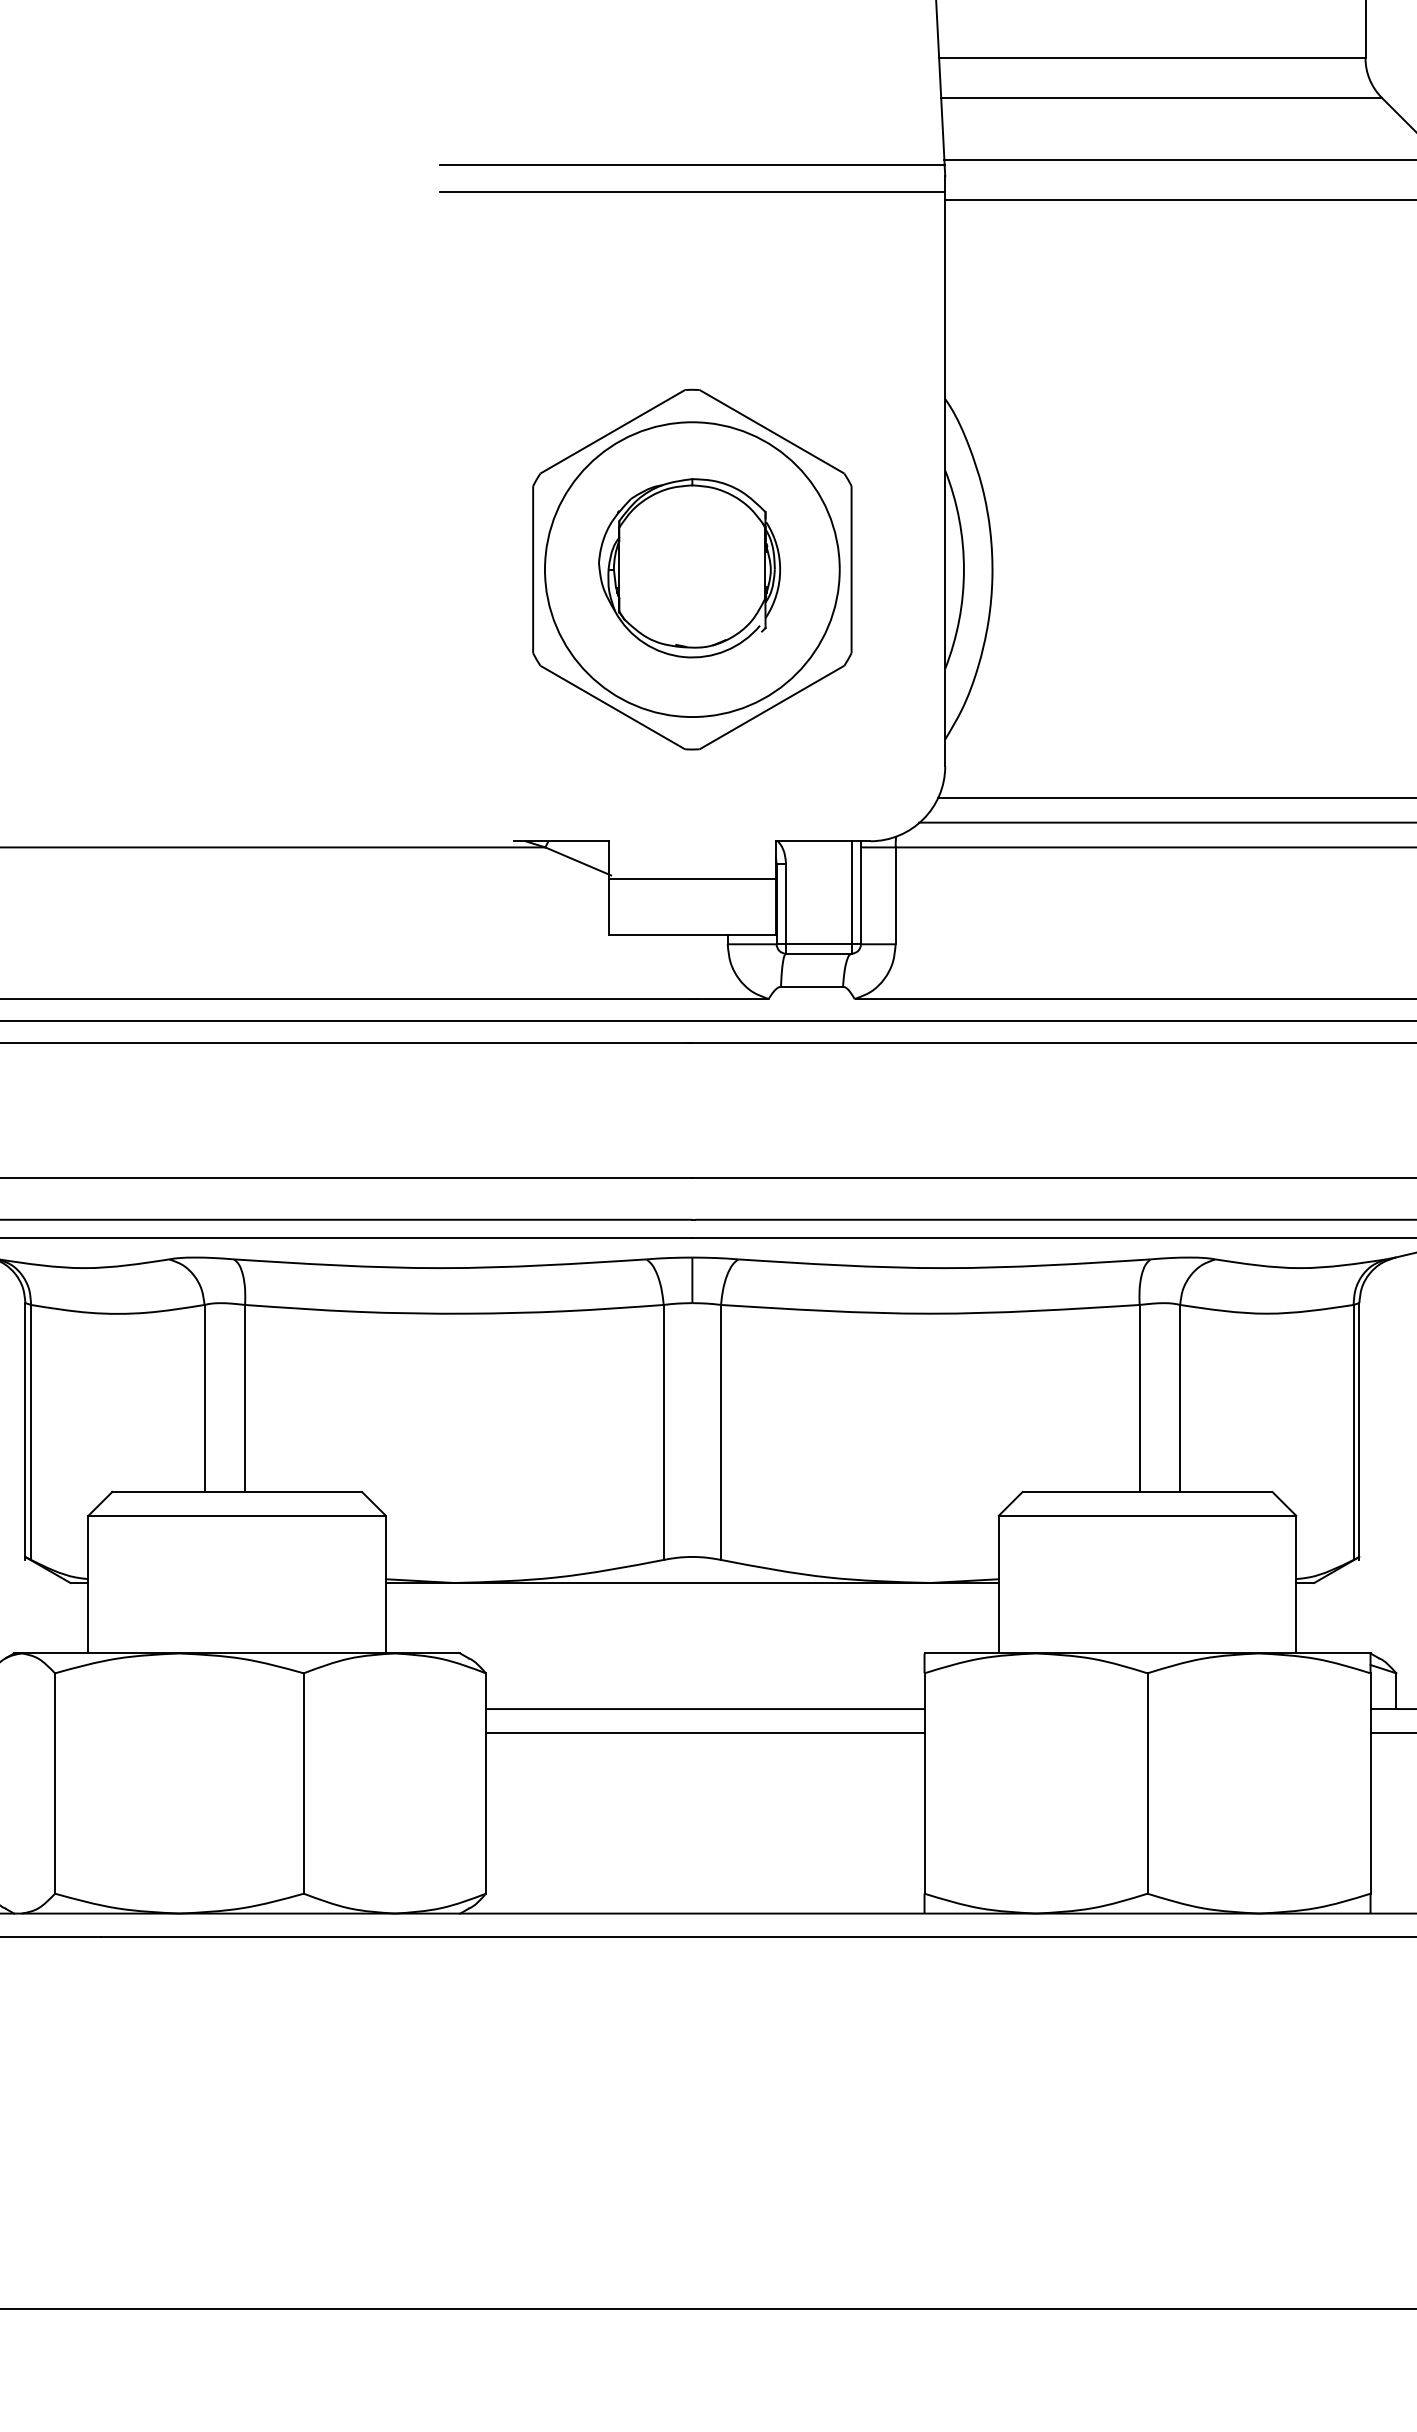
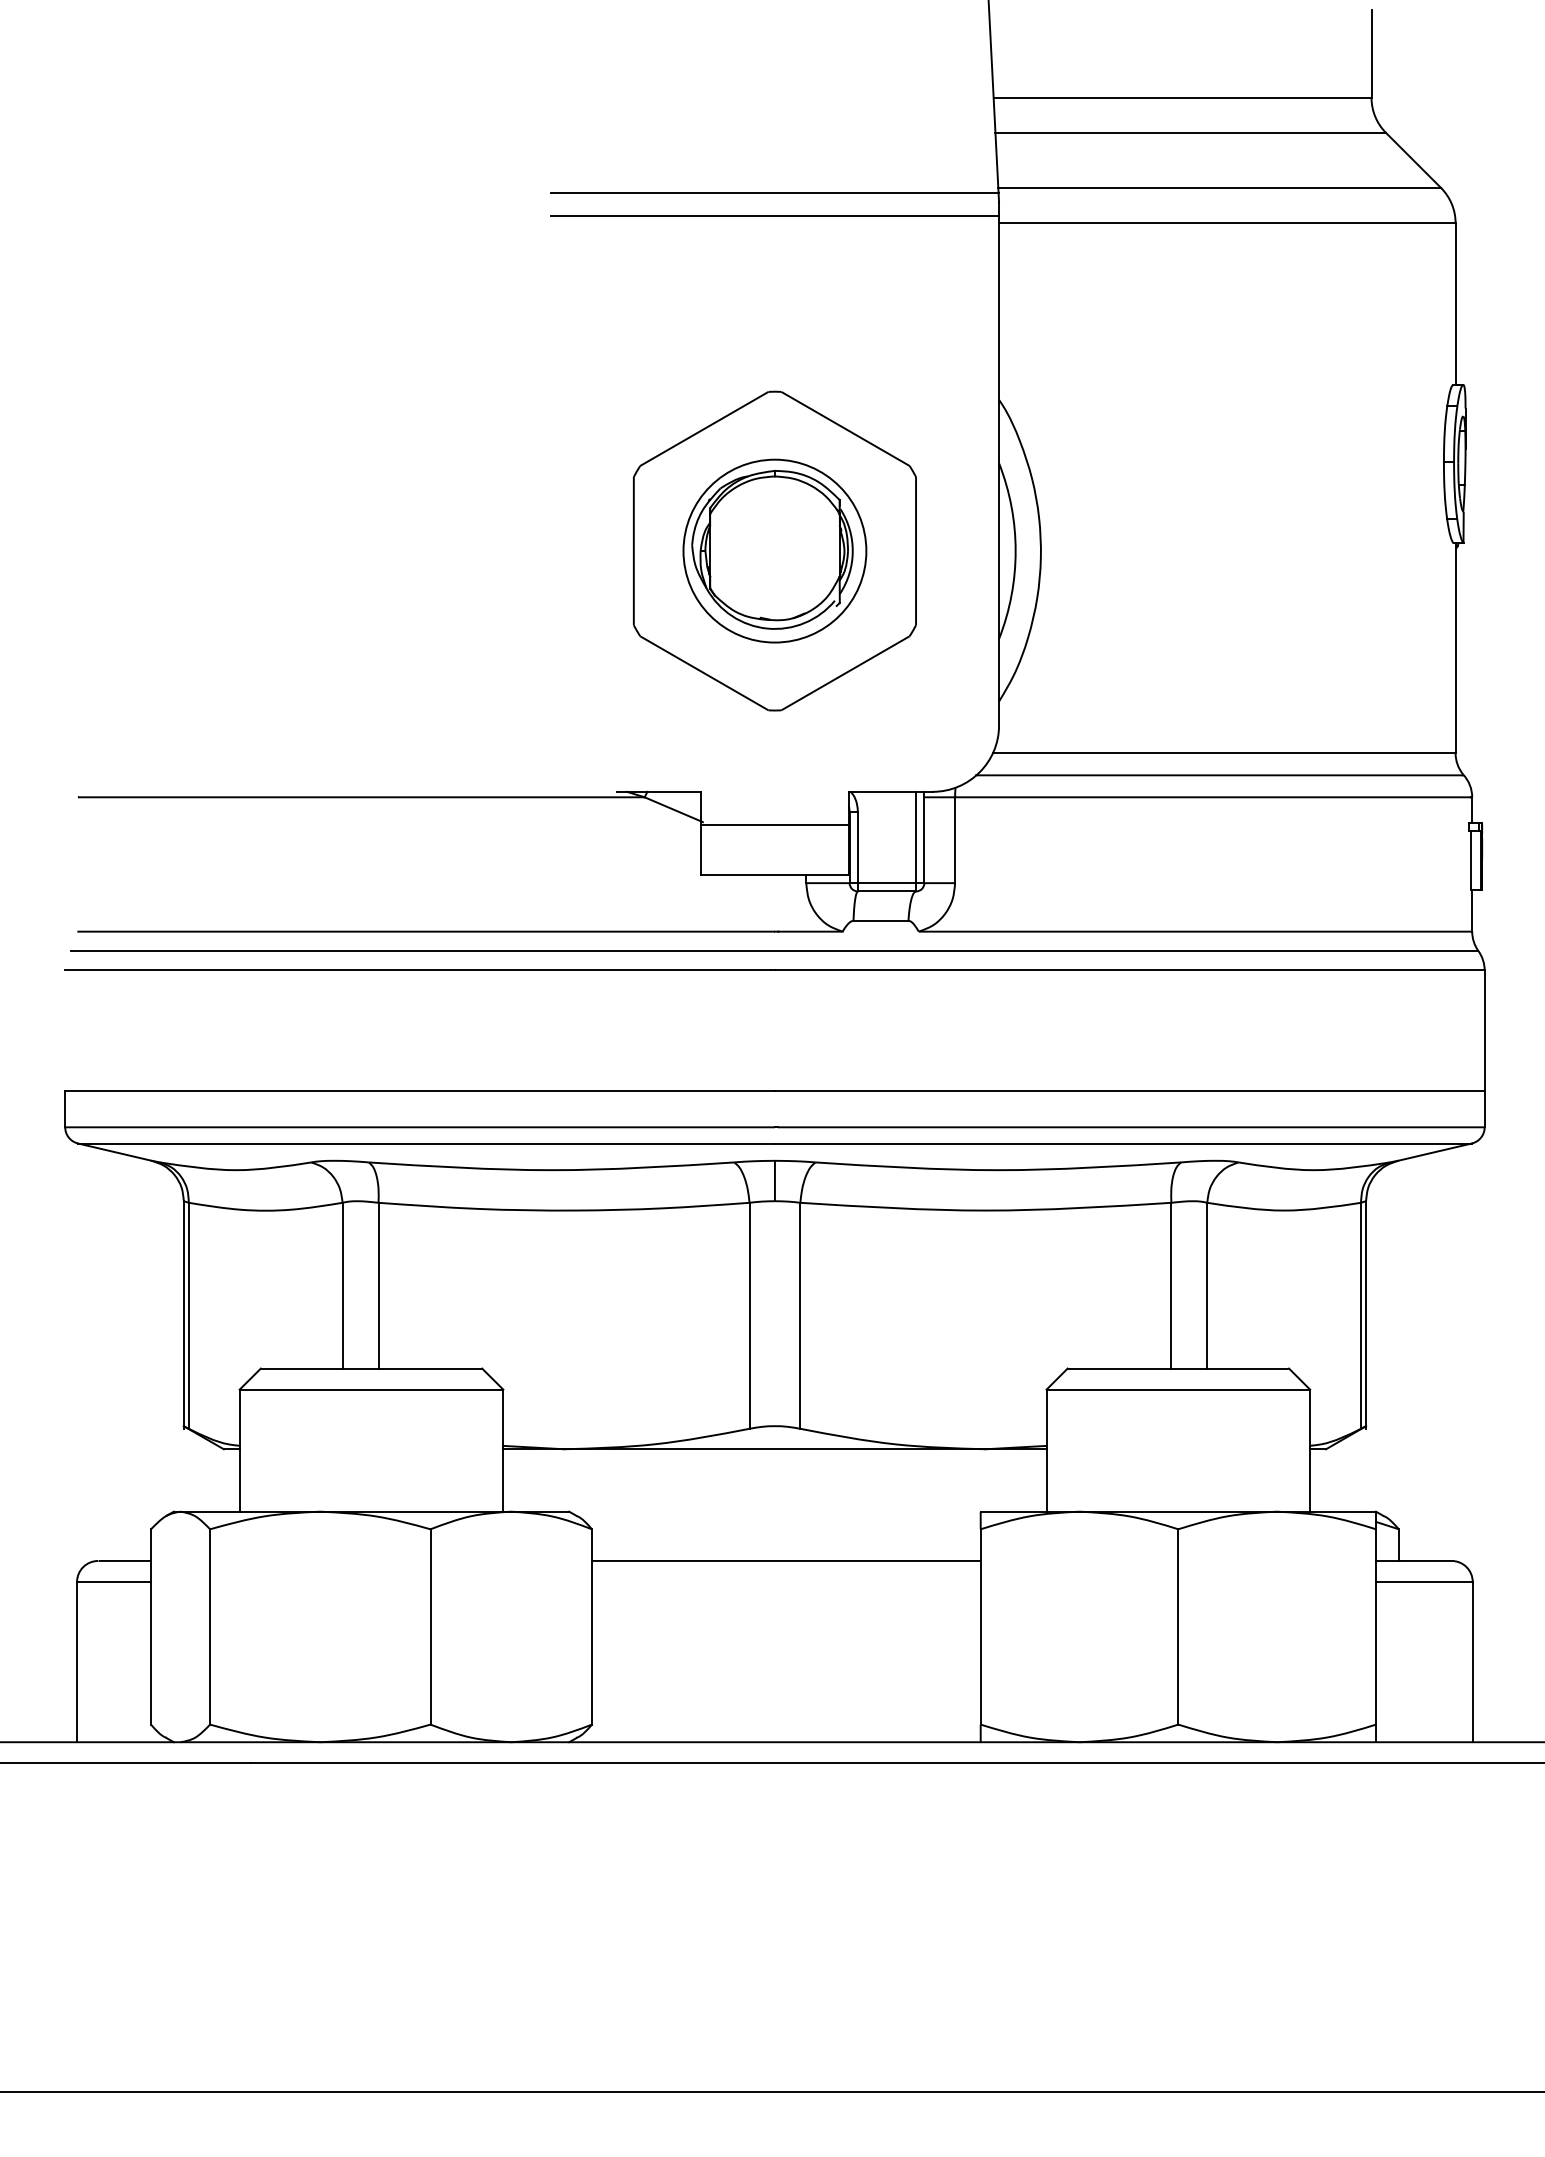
circle: (691, 568) -> (774, 550), size x0.7
line: (704, 1733) -> (785, 1582), removed

